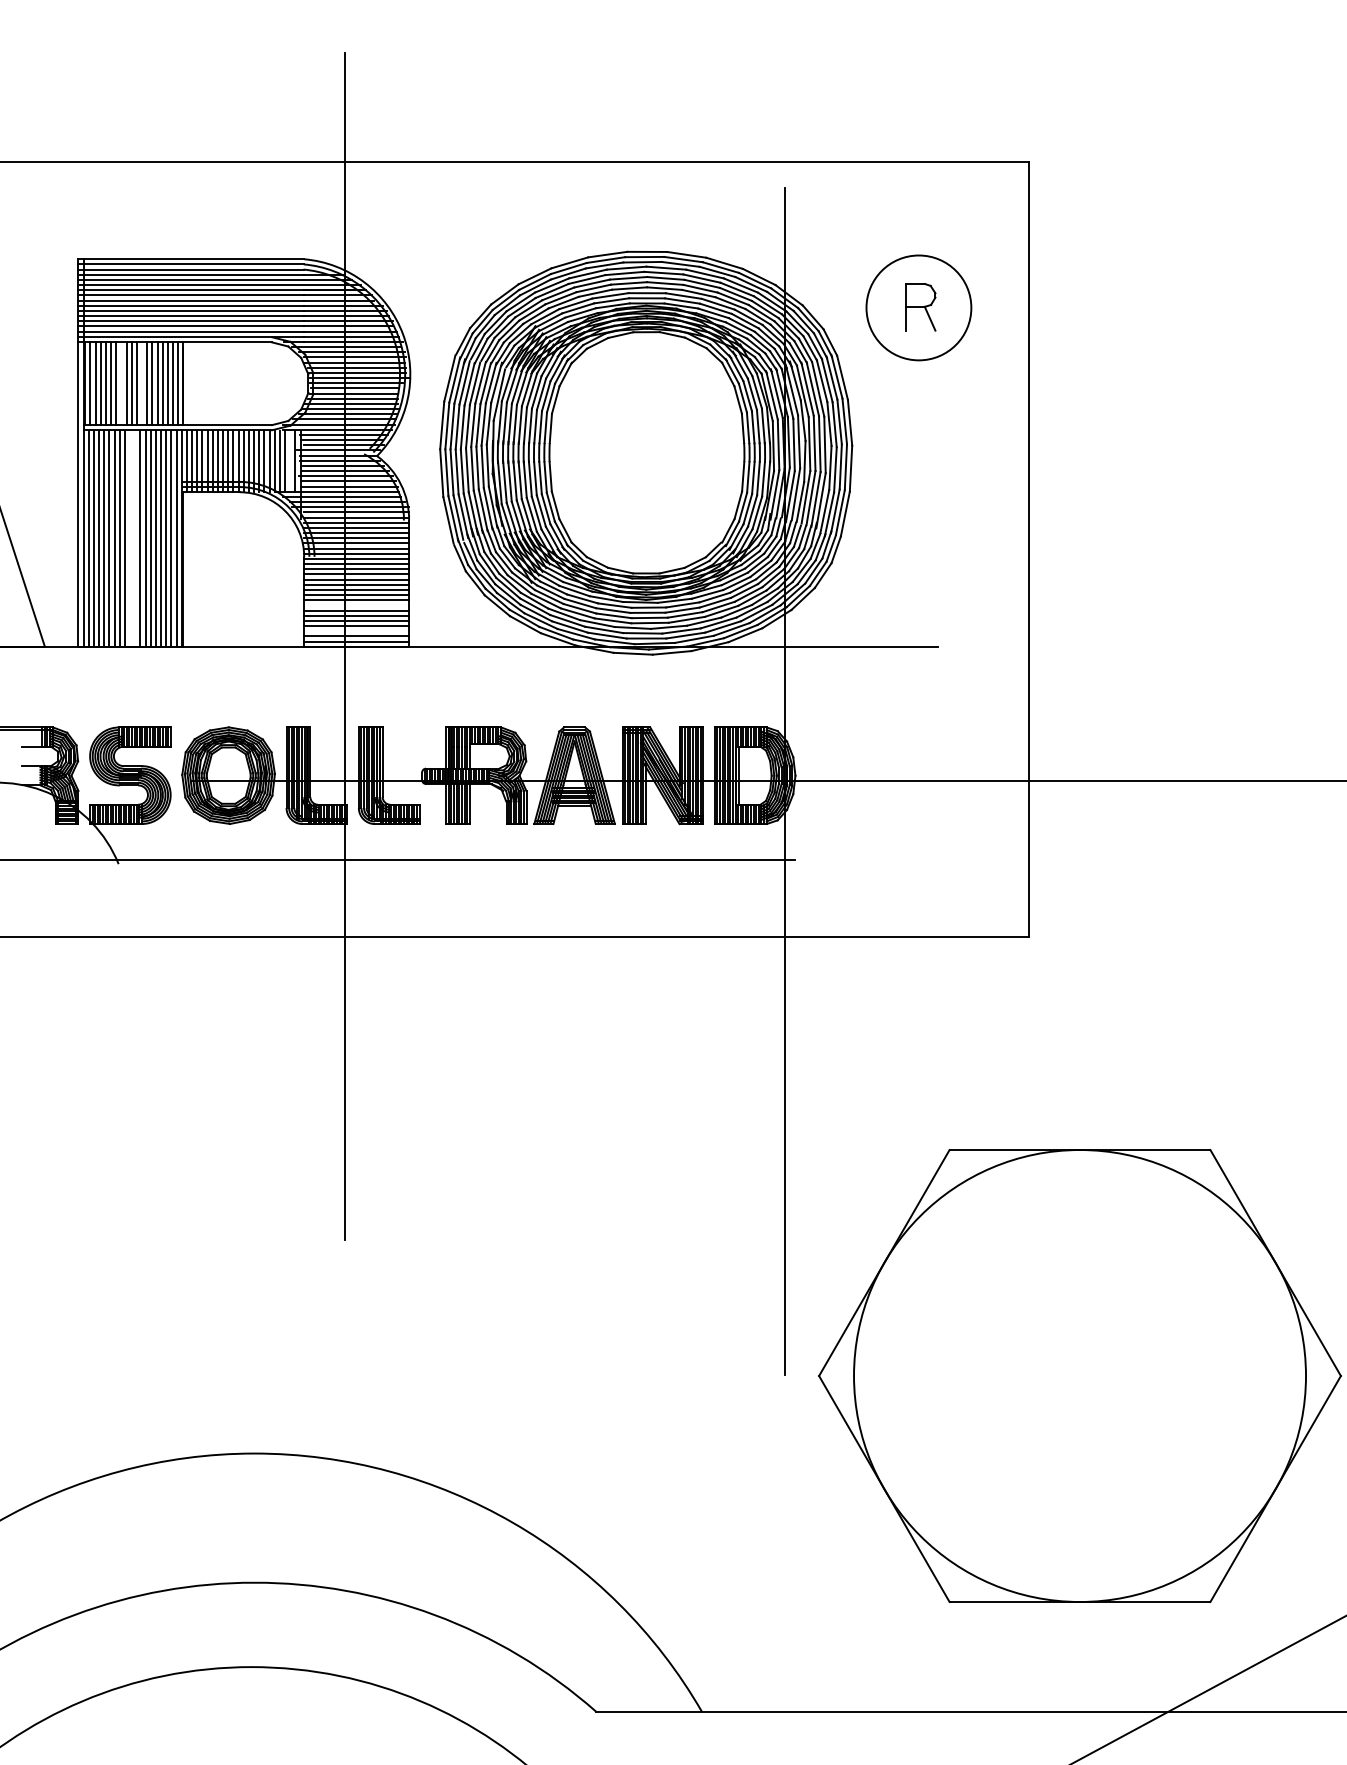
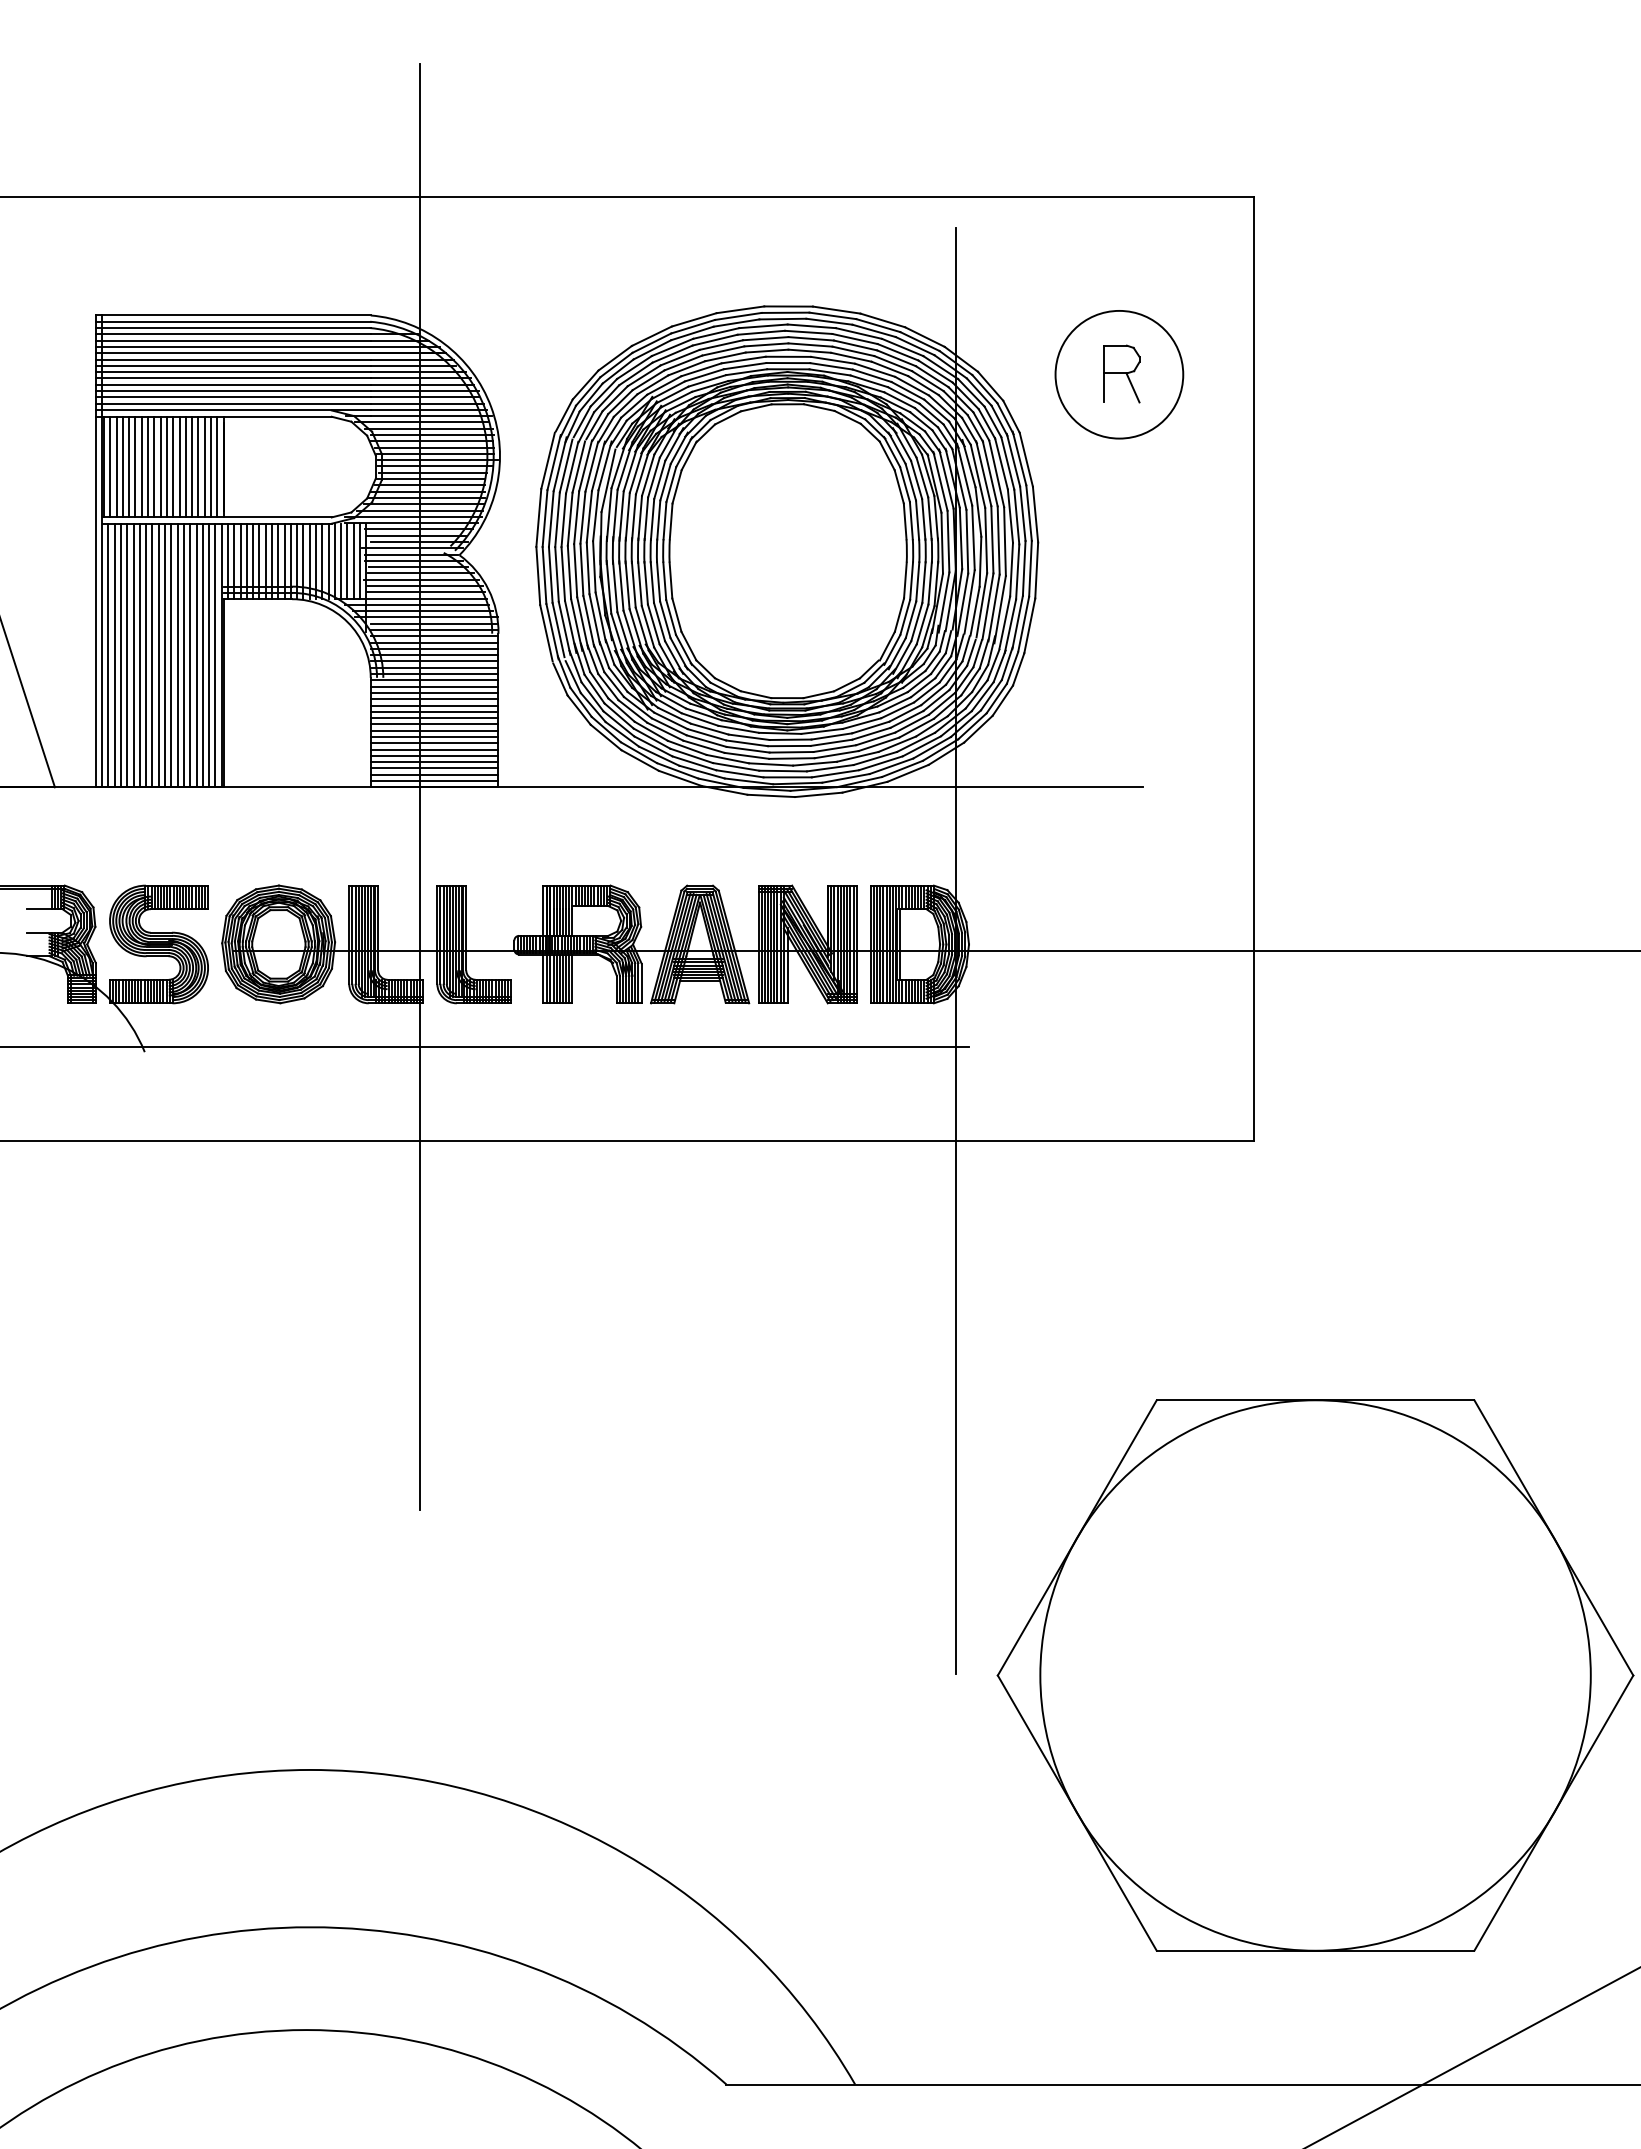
line: (121, 383) -> (148, 466), added
line: (142, 383) -> (173, 466), added
line: (290, 461) -> (353, 561), added
line: (129, 538) -> (158, 655), added
line: (135, 538) -> (165, 655), added
line: (356, 604) -> (434, 736), added
line: (356, 631) -> (434, 768), added

